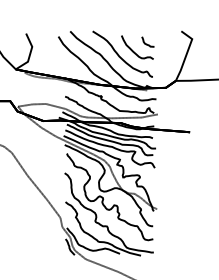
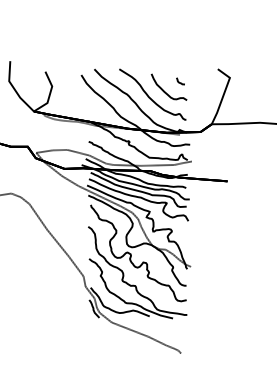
part: (147, 42) -> (180, 81), size x0.6

